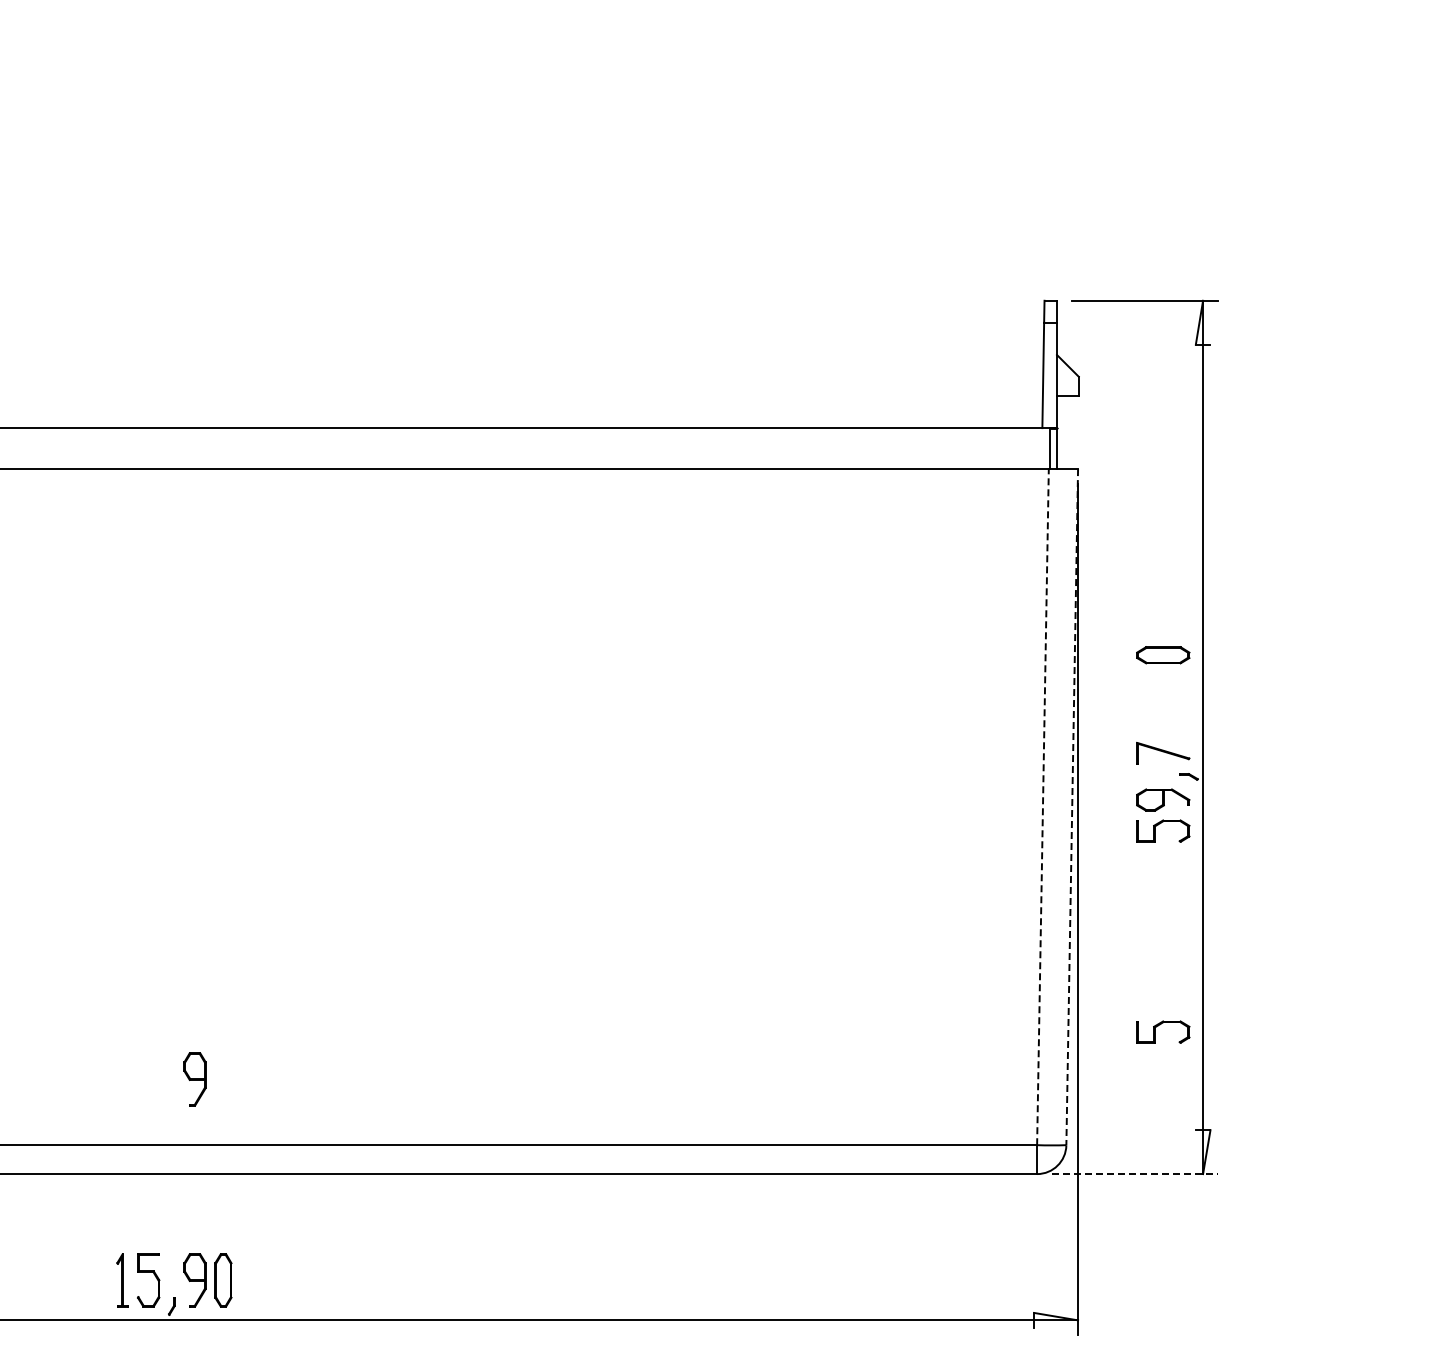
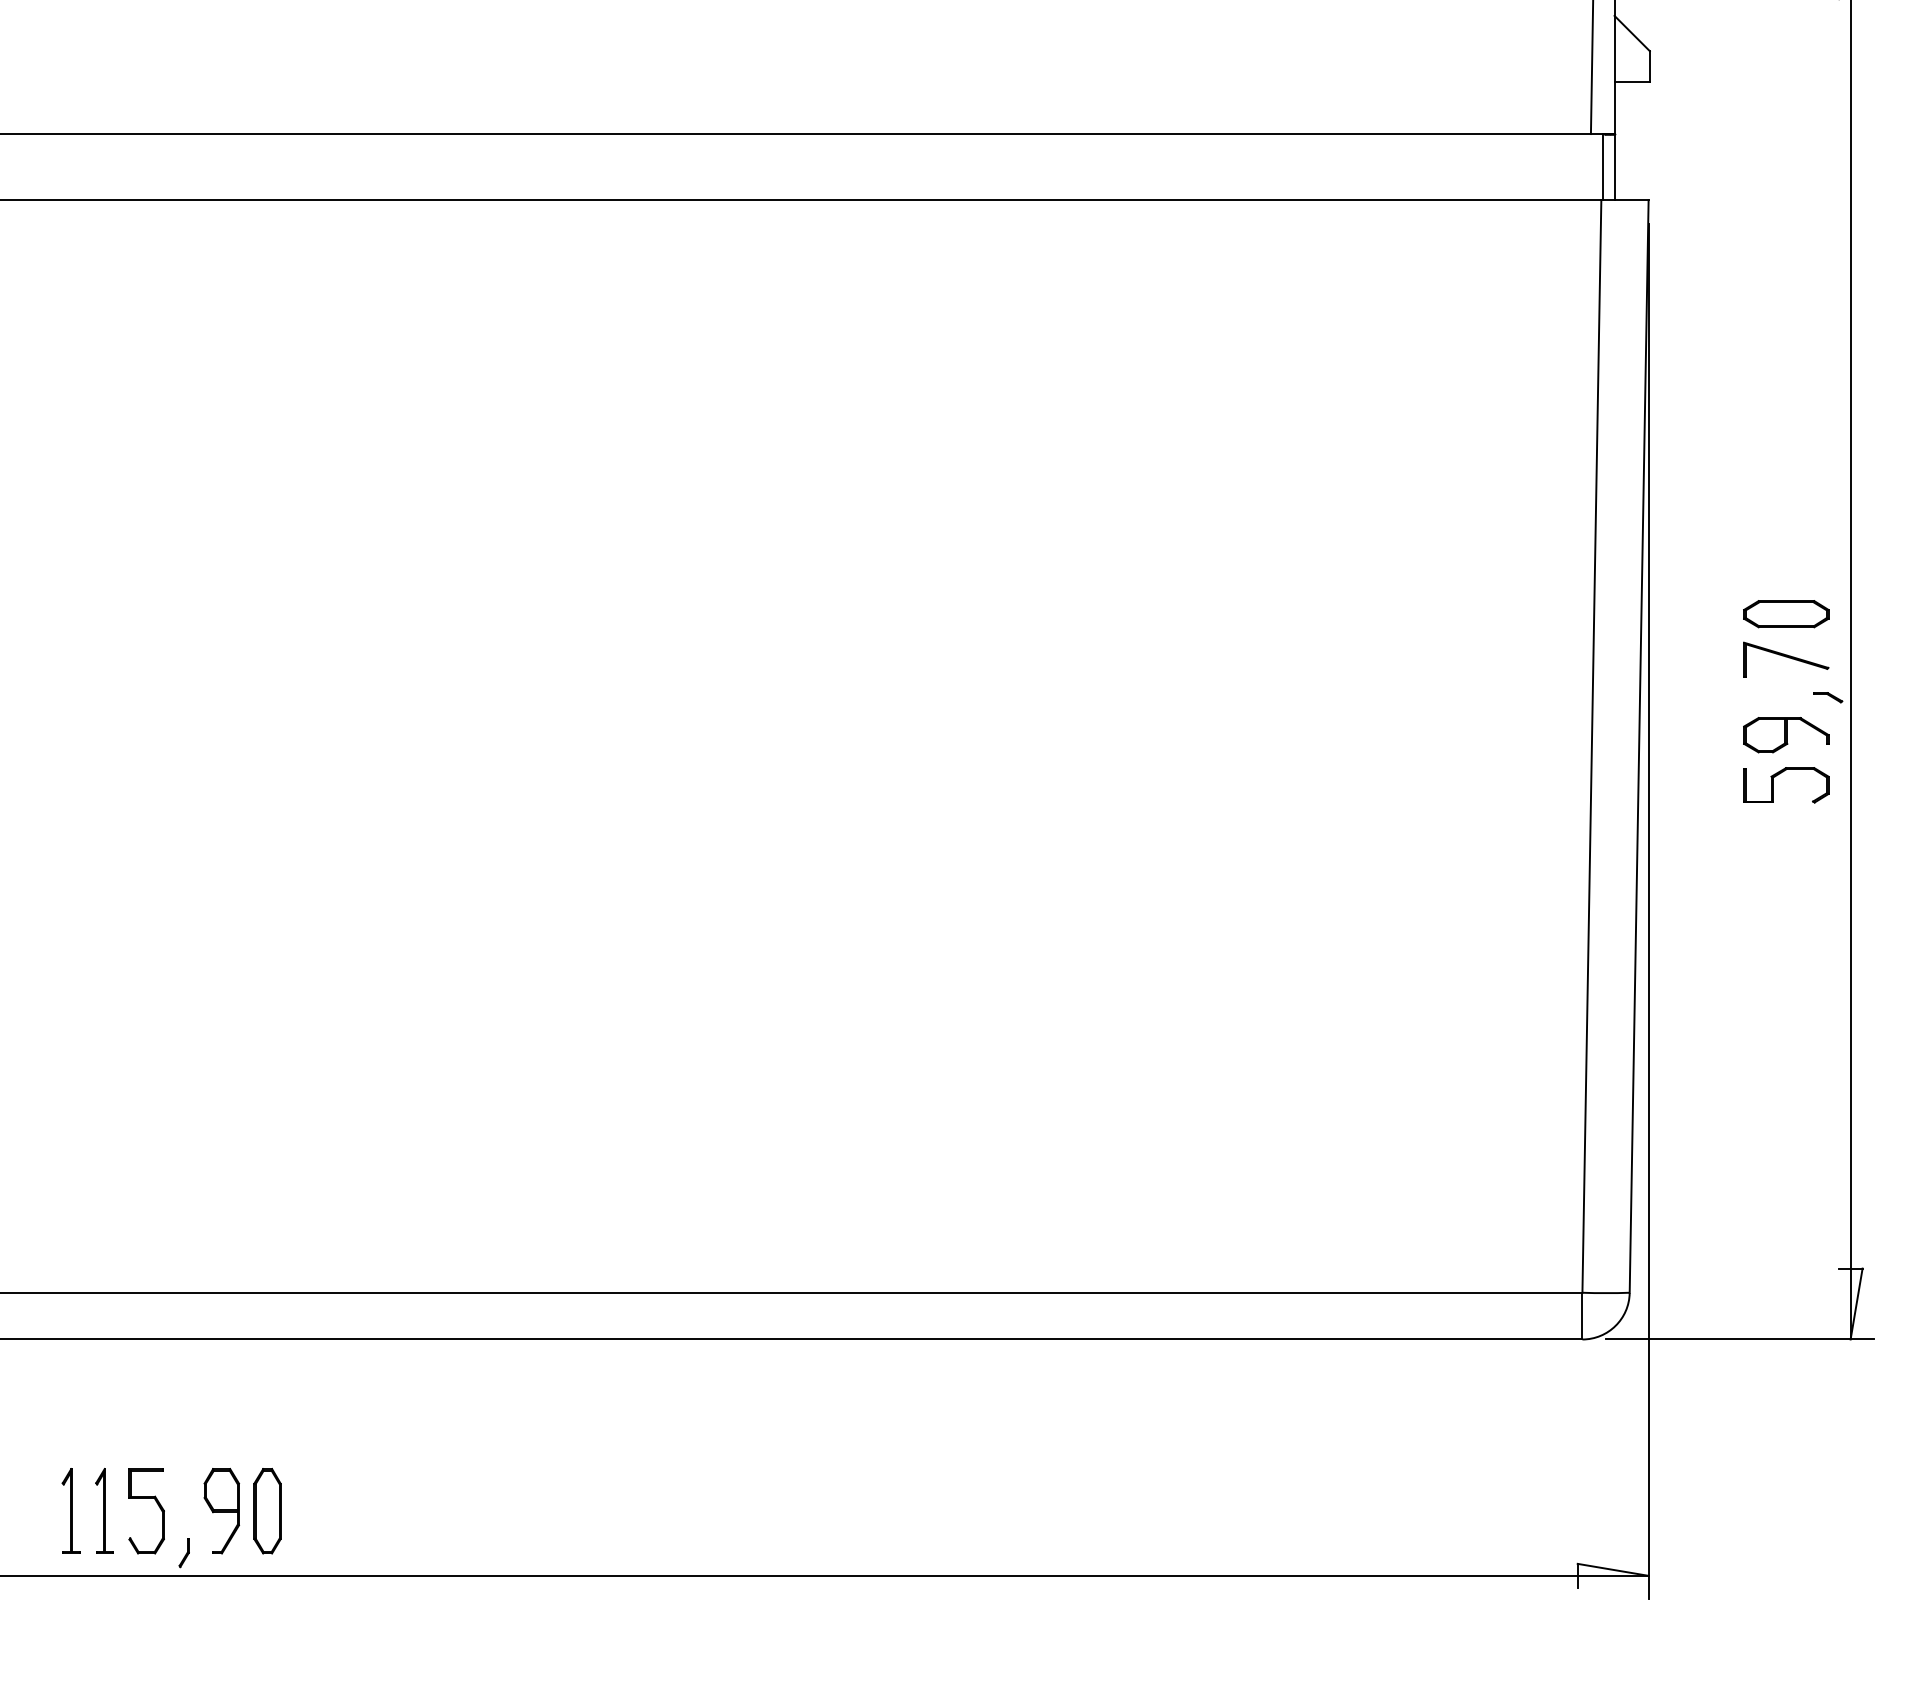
part: (1163, 655) -> (1786, 614), moved
line: (1042, 806) -> (1591, 745), dashed -> solid
line: (1072, 807) -> (1639, 747), dashed -> solid
part: (1160, 1025) -> (1781, 1099), removed
part: (194, 1079) -> (220, 1186), removed
line: (1134, 1174) -> (1739, 1340), dashed -> solid
part: (101, 1280) -> (70, 1511), added

